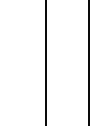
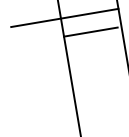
line: (48, 21) -> (64, 18), added
line: (65, 34) -> (90, 31), added

